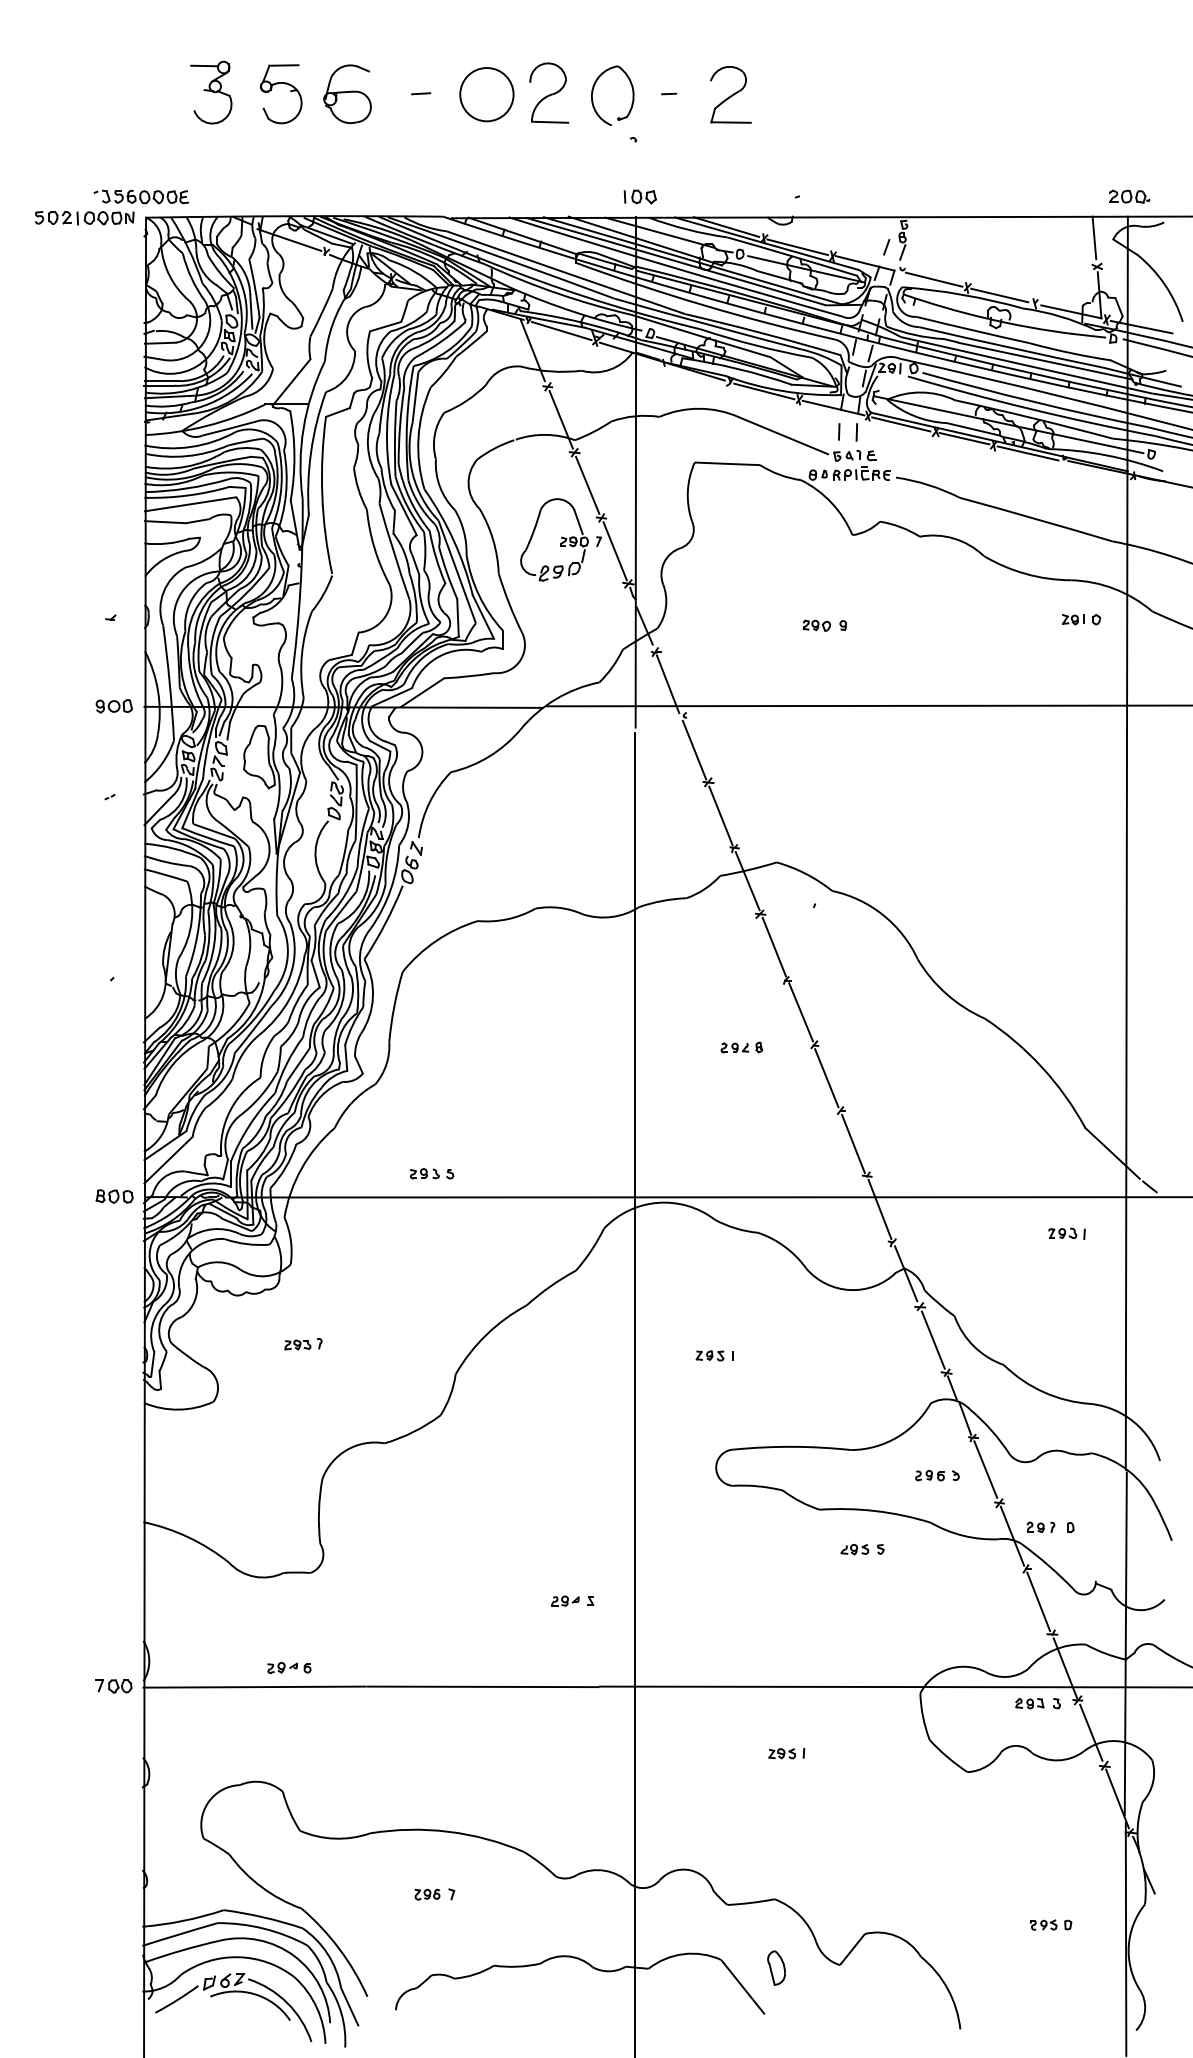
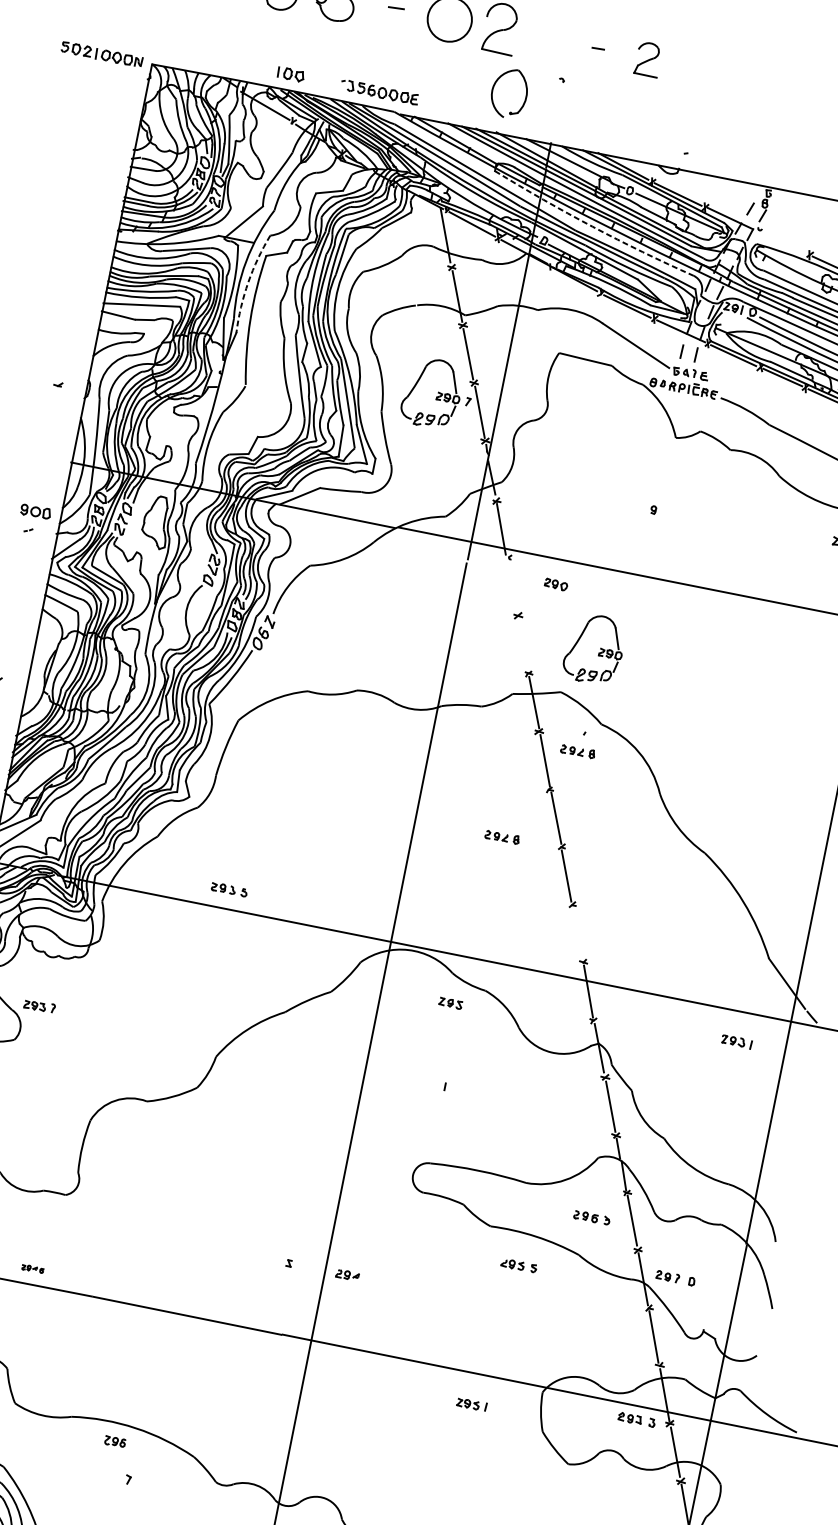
part: (593, 92) -> (494, 87), moved
part: (730, 94) -> (648, 59), size x0.7
part: (140, 196) -> (379, 91), moved
part: (639, 196) -> (290, 74), moved
line: (933, 279) -> (783, 242), removed
arc: (704, 305) -> (592, 226), solid -> dashed
arc: (311, 452) -> (248, 282), solid -> dashed
part: (816, 625) -> (555, 584), moved
part: (113, 706) -> (35, 511), moved
line: (694, 749) -> (512, 586), removed
part: (813, 802) -> (600, 649), added
line: (720, 815) -> (522, 644), removed
part: (810, 928) -> (577, 751), added
line: (853, 1144) -> (577, 934), removed
part: (303, 1344) -> (39, 1006), moved
part: (709, 1355) -> (450, 1002), moved
part: (565, 1600) -> (347, 1274), moved
part: (289, 1667) -> (33, 1268), size x0.6
part: (786, 1753) -> (471, 1404), moved
part: (427, 1894) -> (115, 1441), moved

